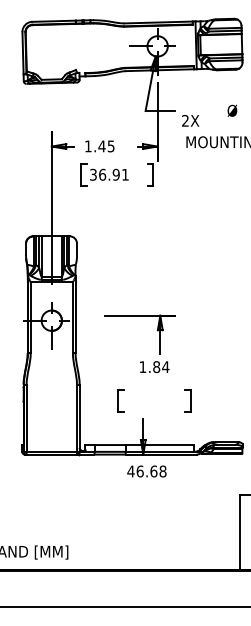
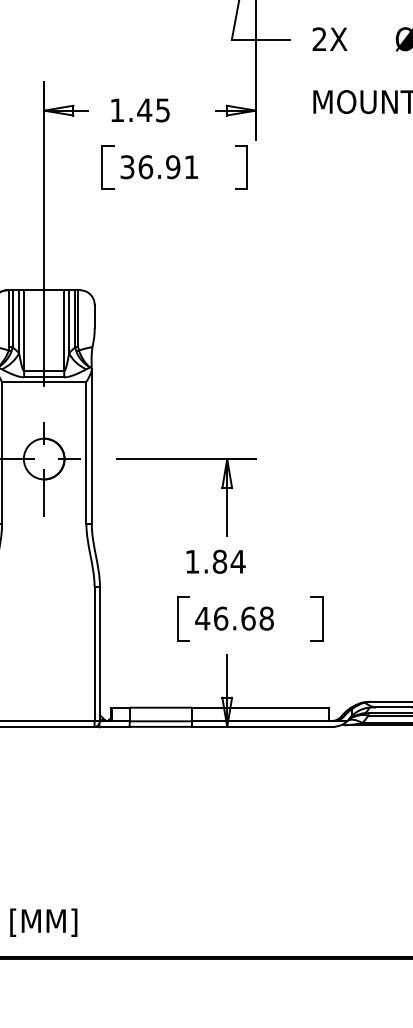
text: (190, 120) -> (329, 38), moved
part: (140, 361) -> (187, 550), moved
text: (146, 471) -> (233, 618), moved

